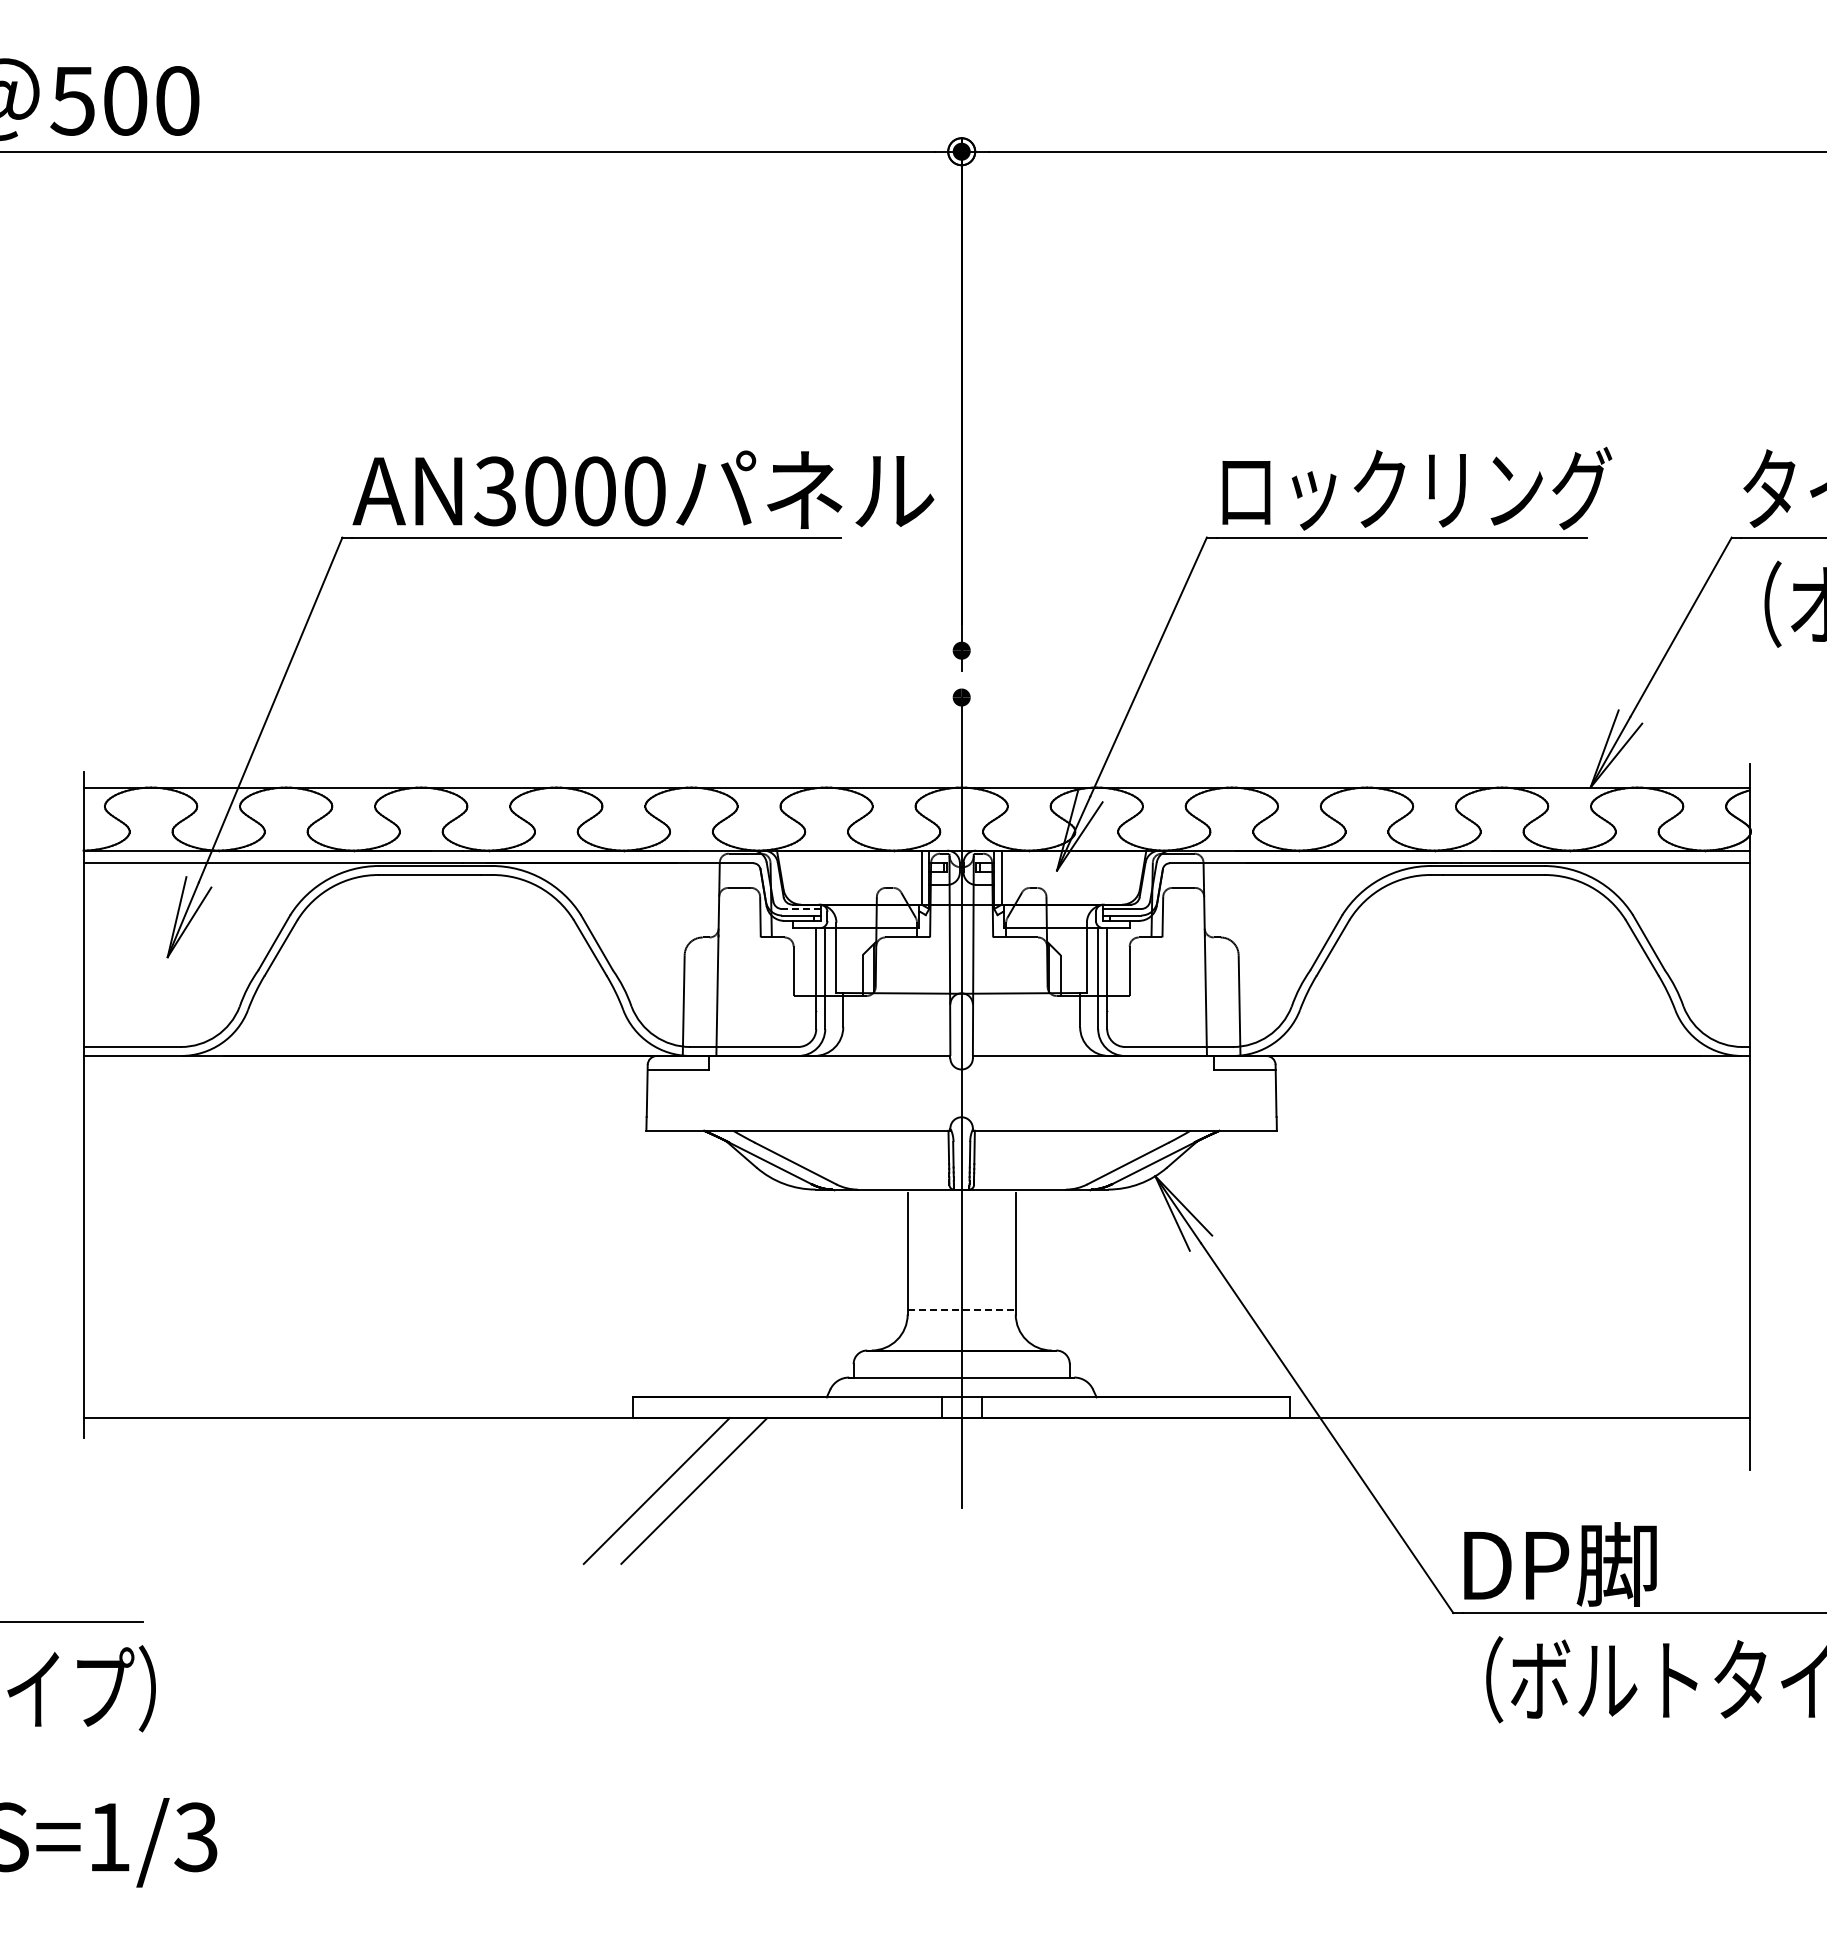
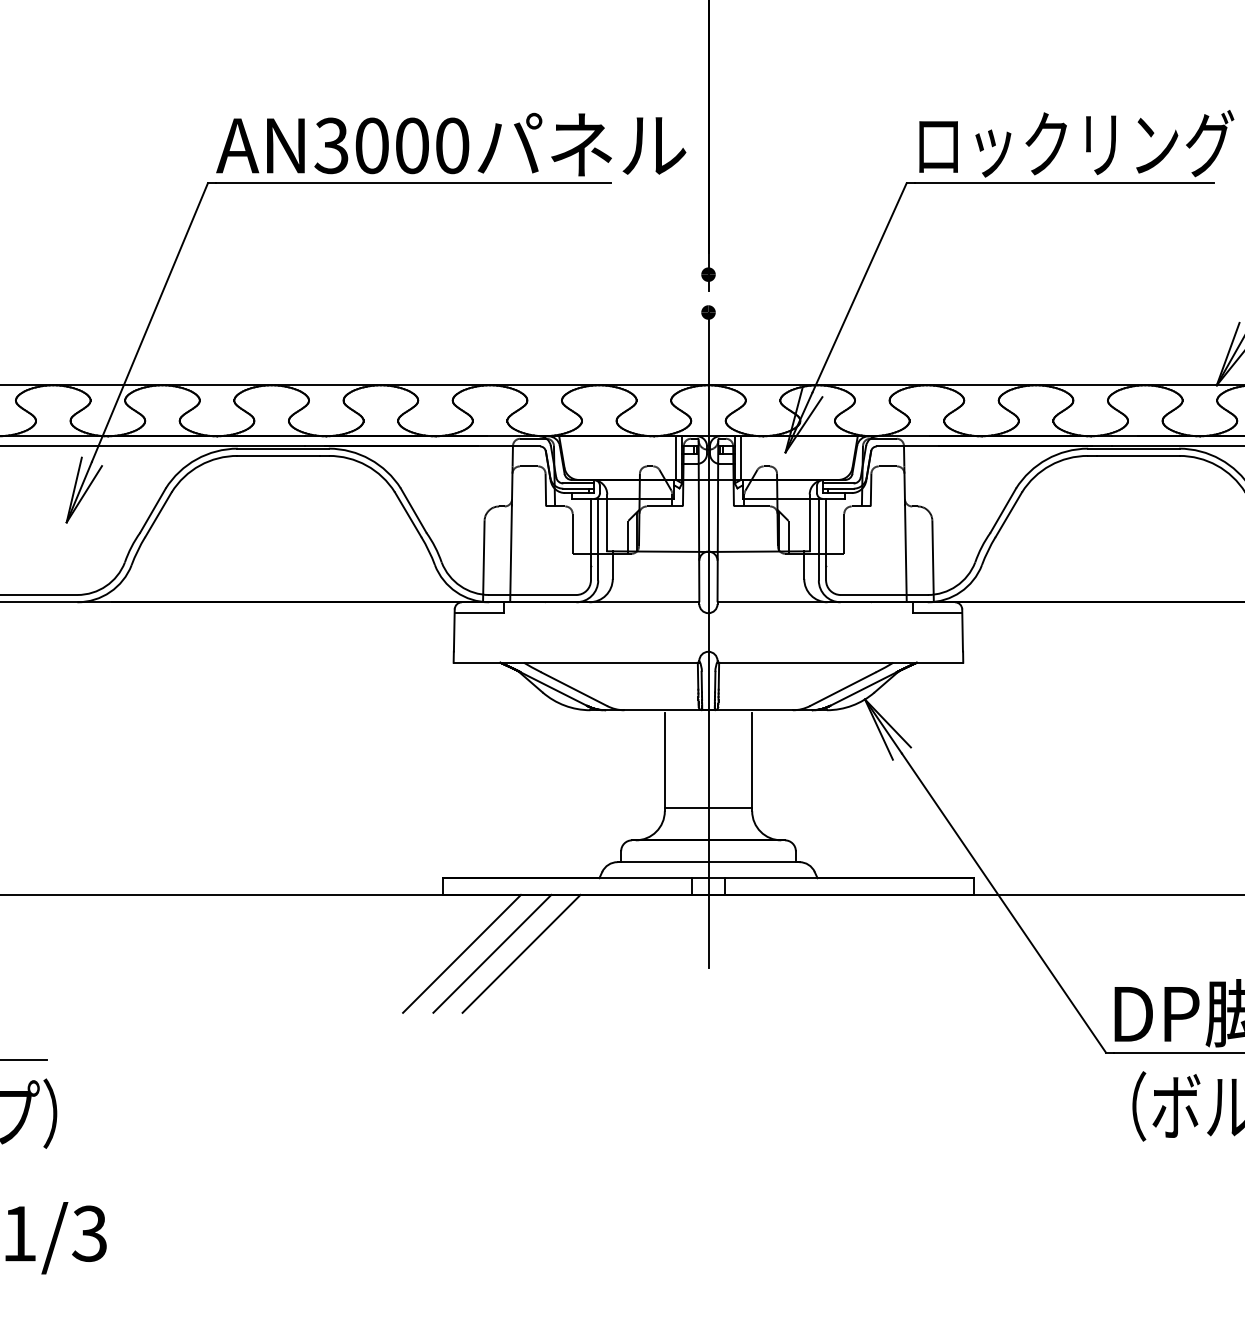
line: (800, 909) -> (578, 483), dashed -> solid
line: (962, 1310) -> (709, 807), dashed -> solid
line: (730, 1490) -> (521, 953), added

